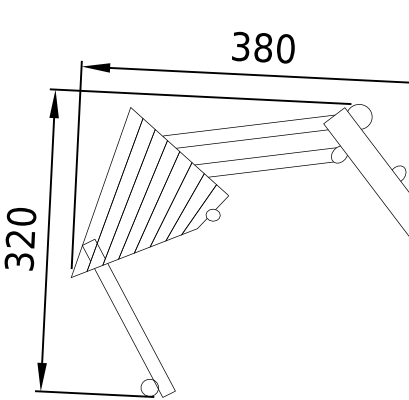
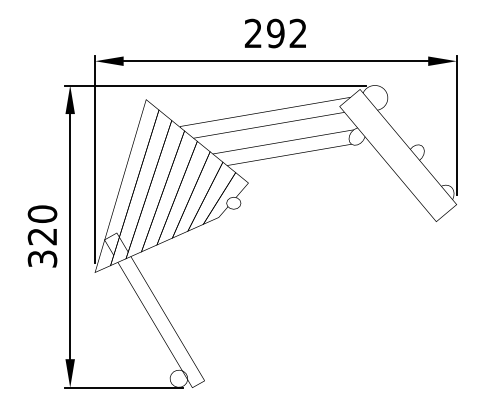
text: (263, 47) -> (275, 33), 380 -> 292

